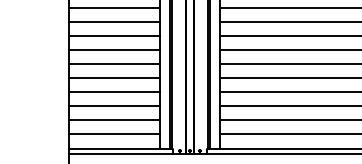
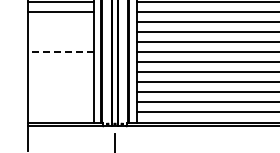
line: (114, 7) -> (60, 21), removed
line: (114, 21) -> (60, 31), removed
line: (114, 35) -> (60, 41), removed
line: (114, 49) -> (60, 51), solid -> dashed
line: (114, 65) -> (60, 62), removed
line: (114, 78) -> (60, 72), removed
line: (114, 92) -> (60, 82), removed
line: (114, 106) -> (60, 92), removed
line: (114, 120) -> (60, 102), removed
line: (114, 134) -> (60, 112), removed

